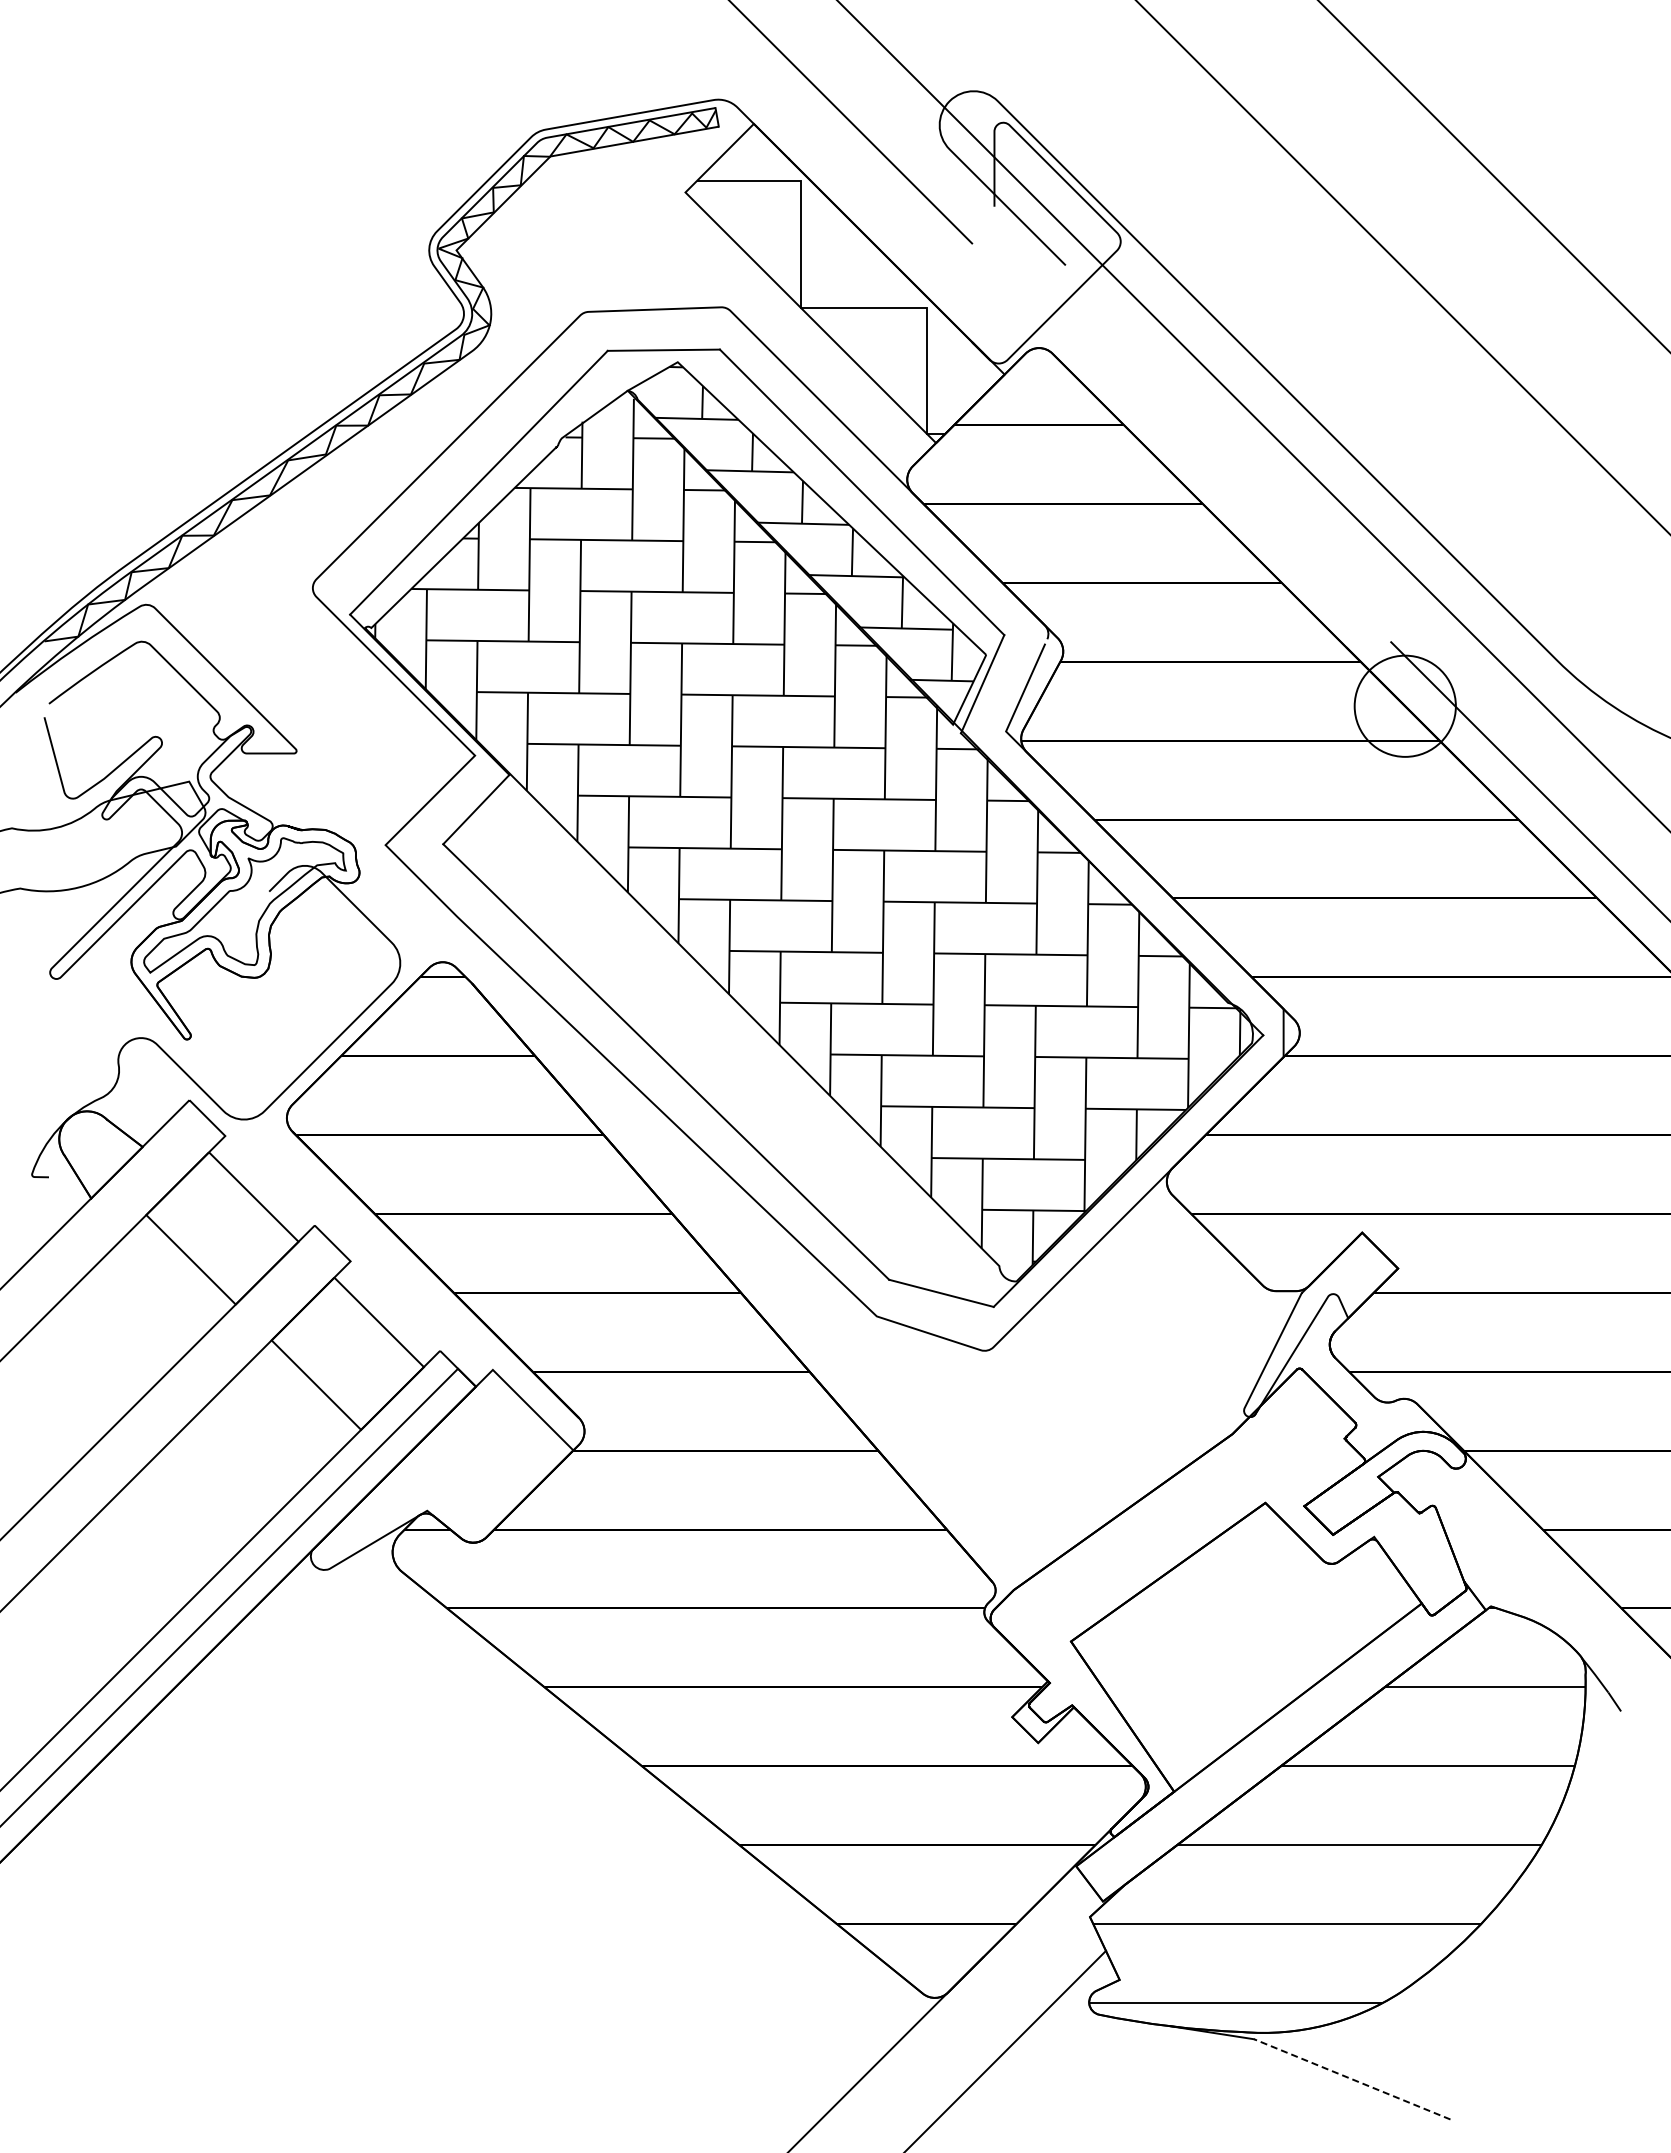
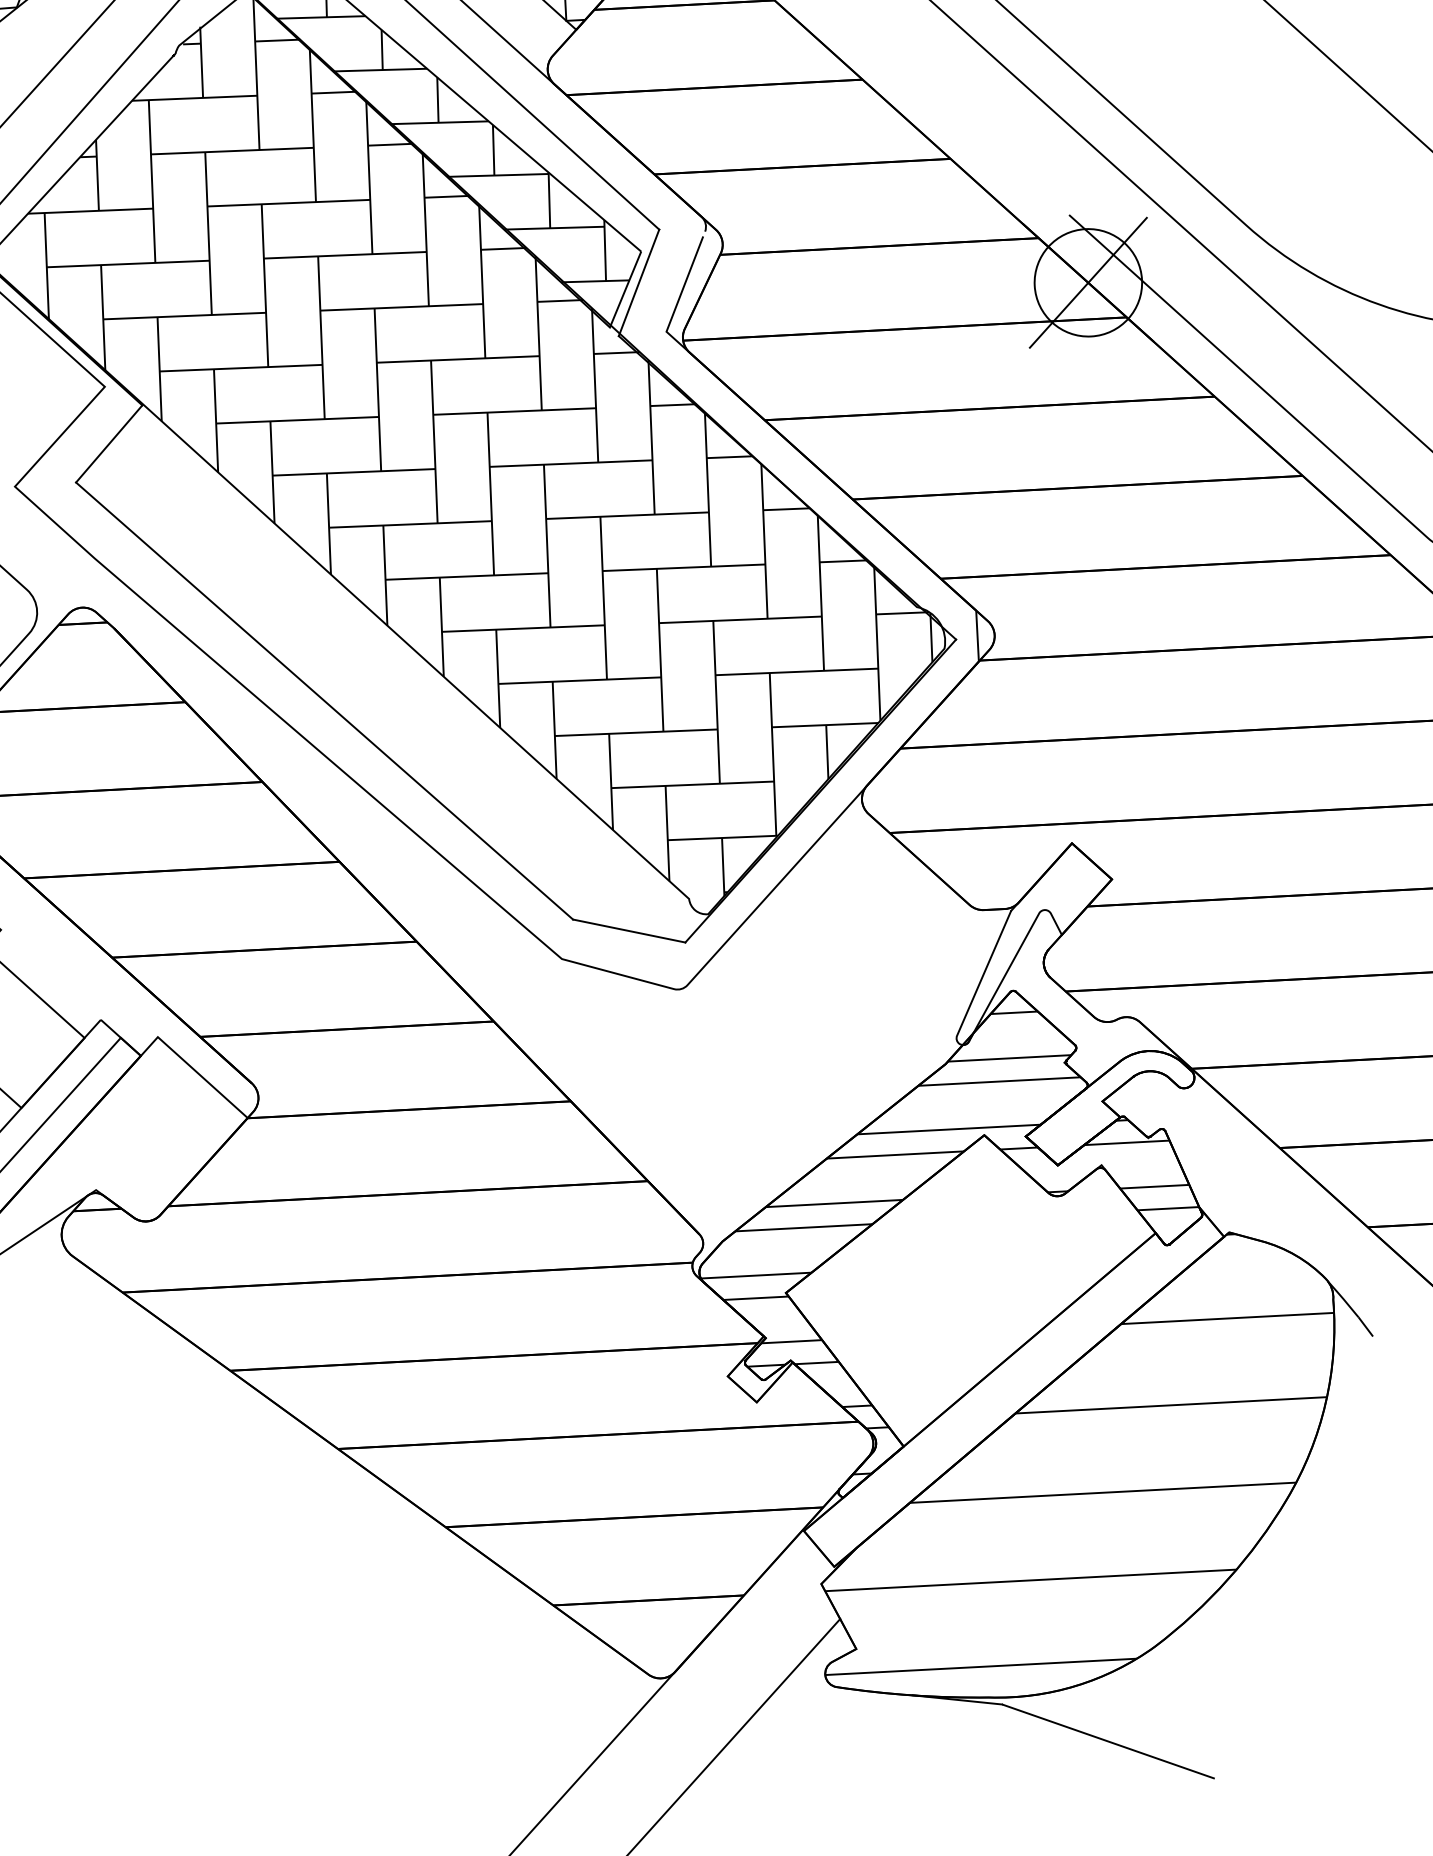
line: (1405, 706) -> (1088, 283), added
hatch: (1227, 1612) -> (950, 1253), added
line: (1350, 2078) -> (1106, 1740), dashed -> solid

